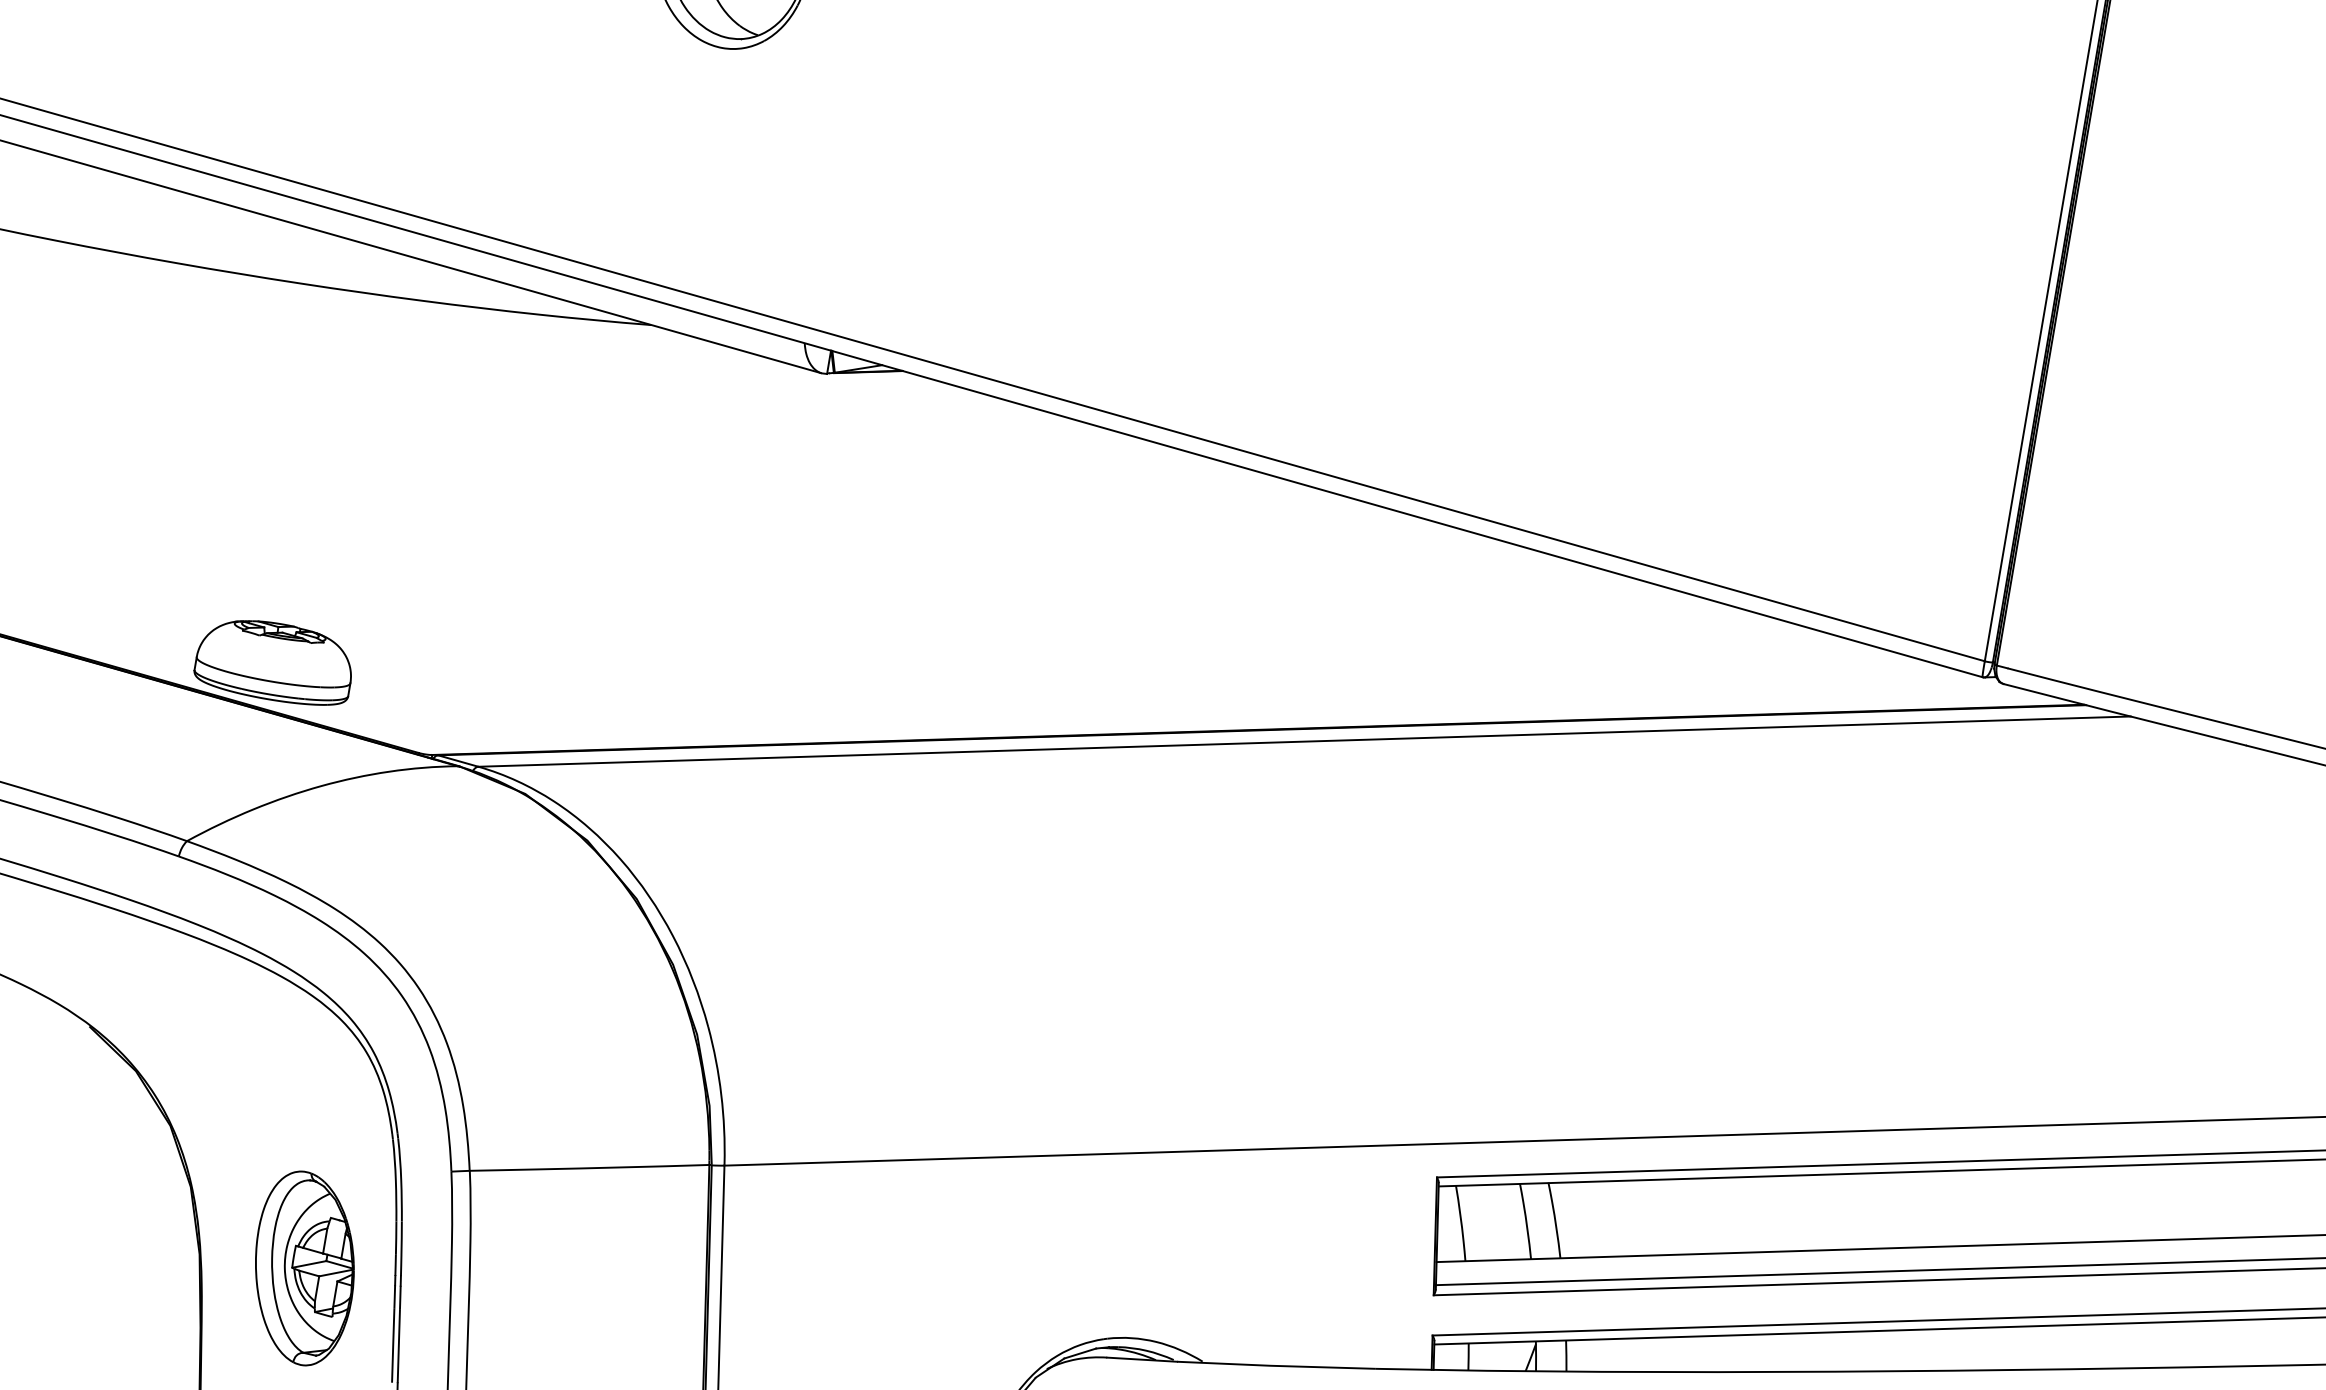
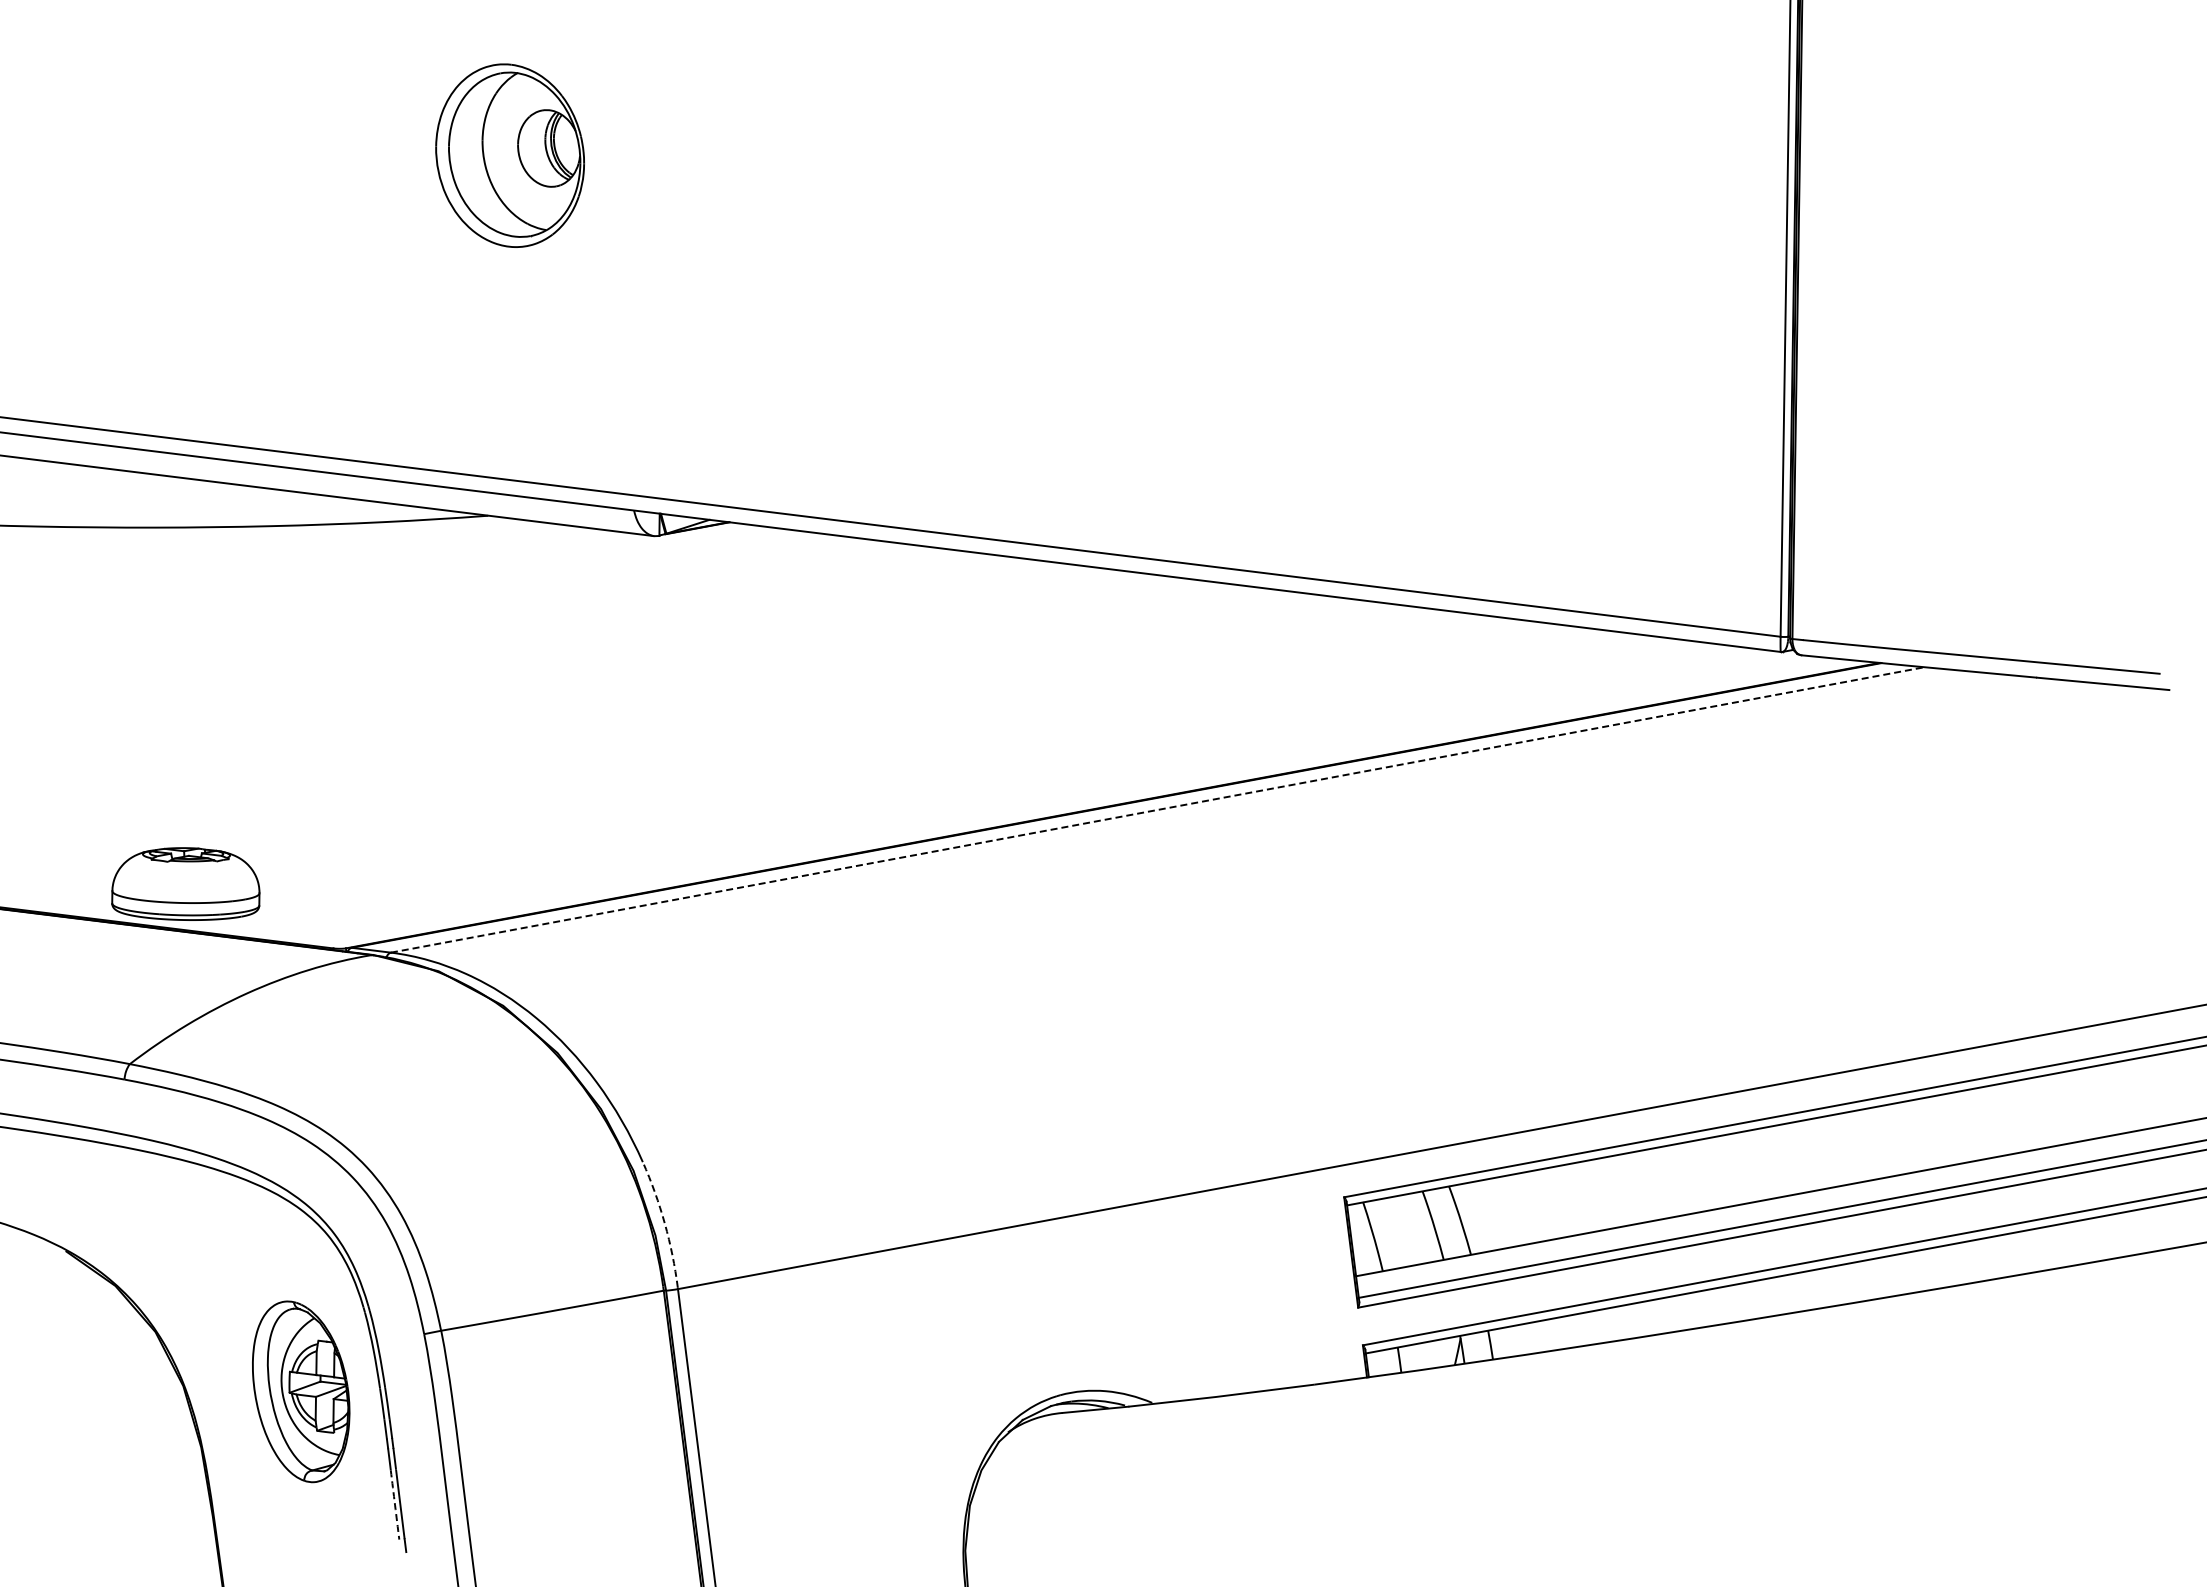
line: (1305, 741) -> (1158, 809), solid -> dashed
arc: (720, 1094) -> (664, 1223), solid -> dashed
part: (304, 1268) -> (301, 1391), moved
arc: (393, 1346) -> (395, 1505), solid -> dashed

